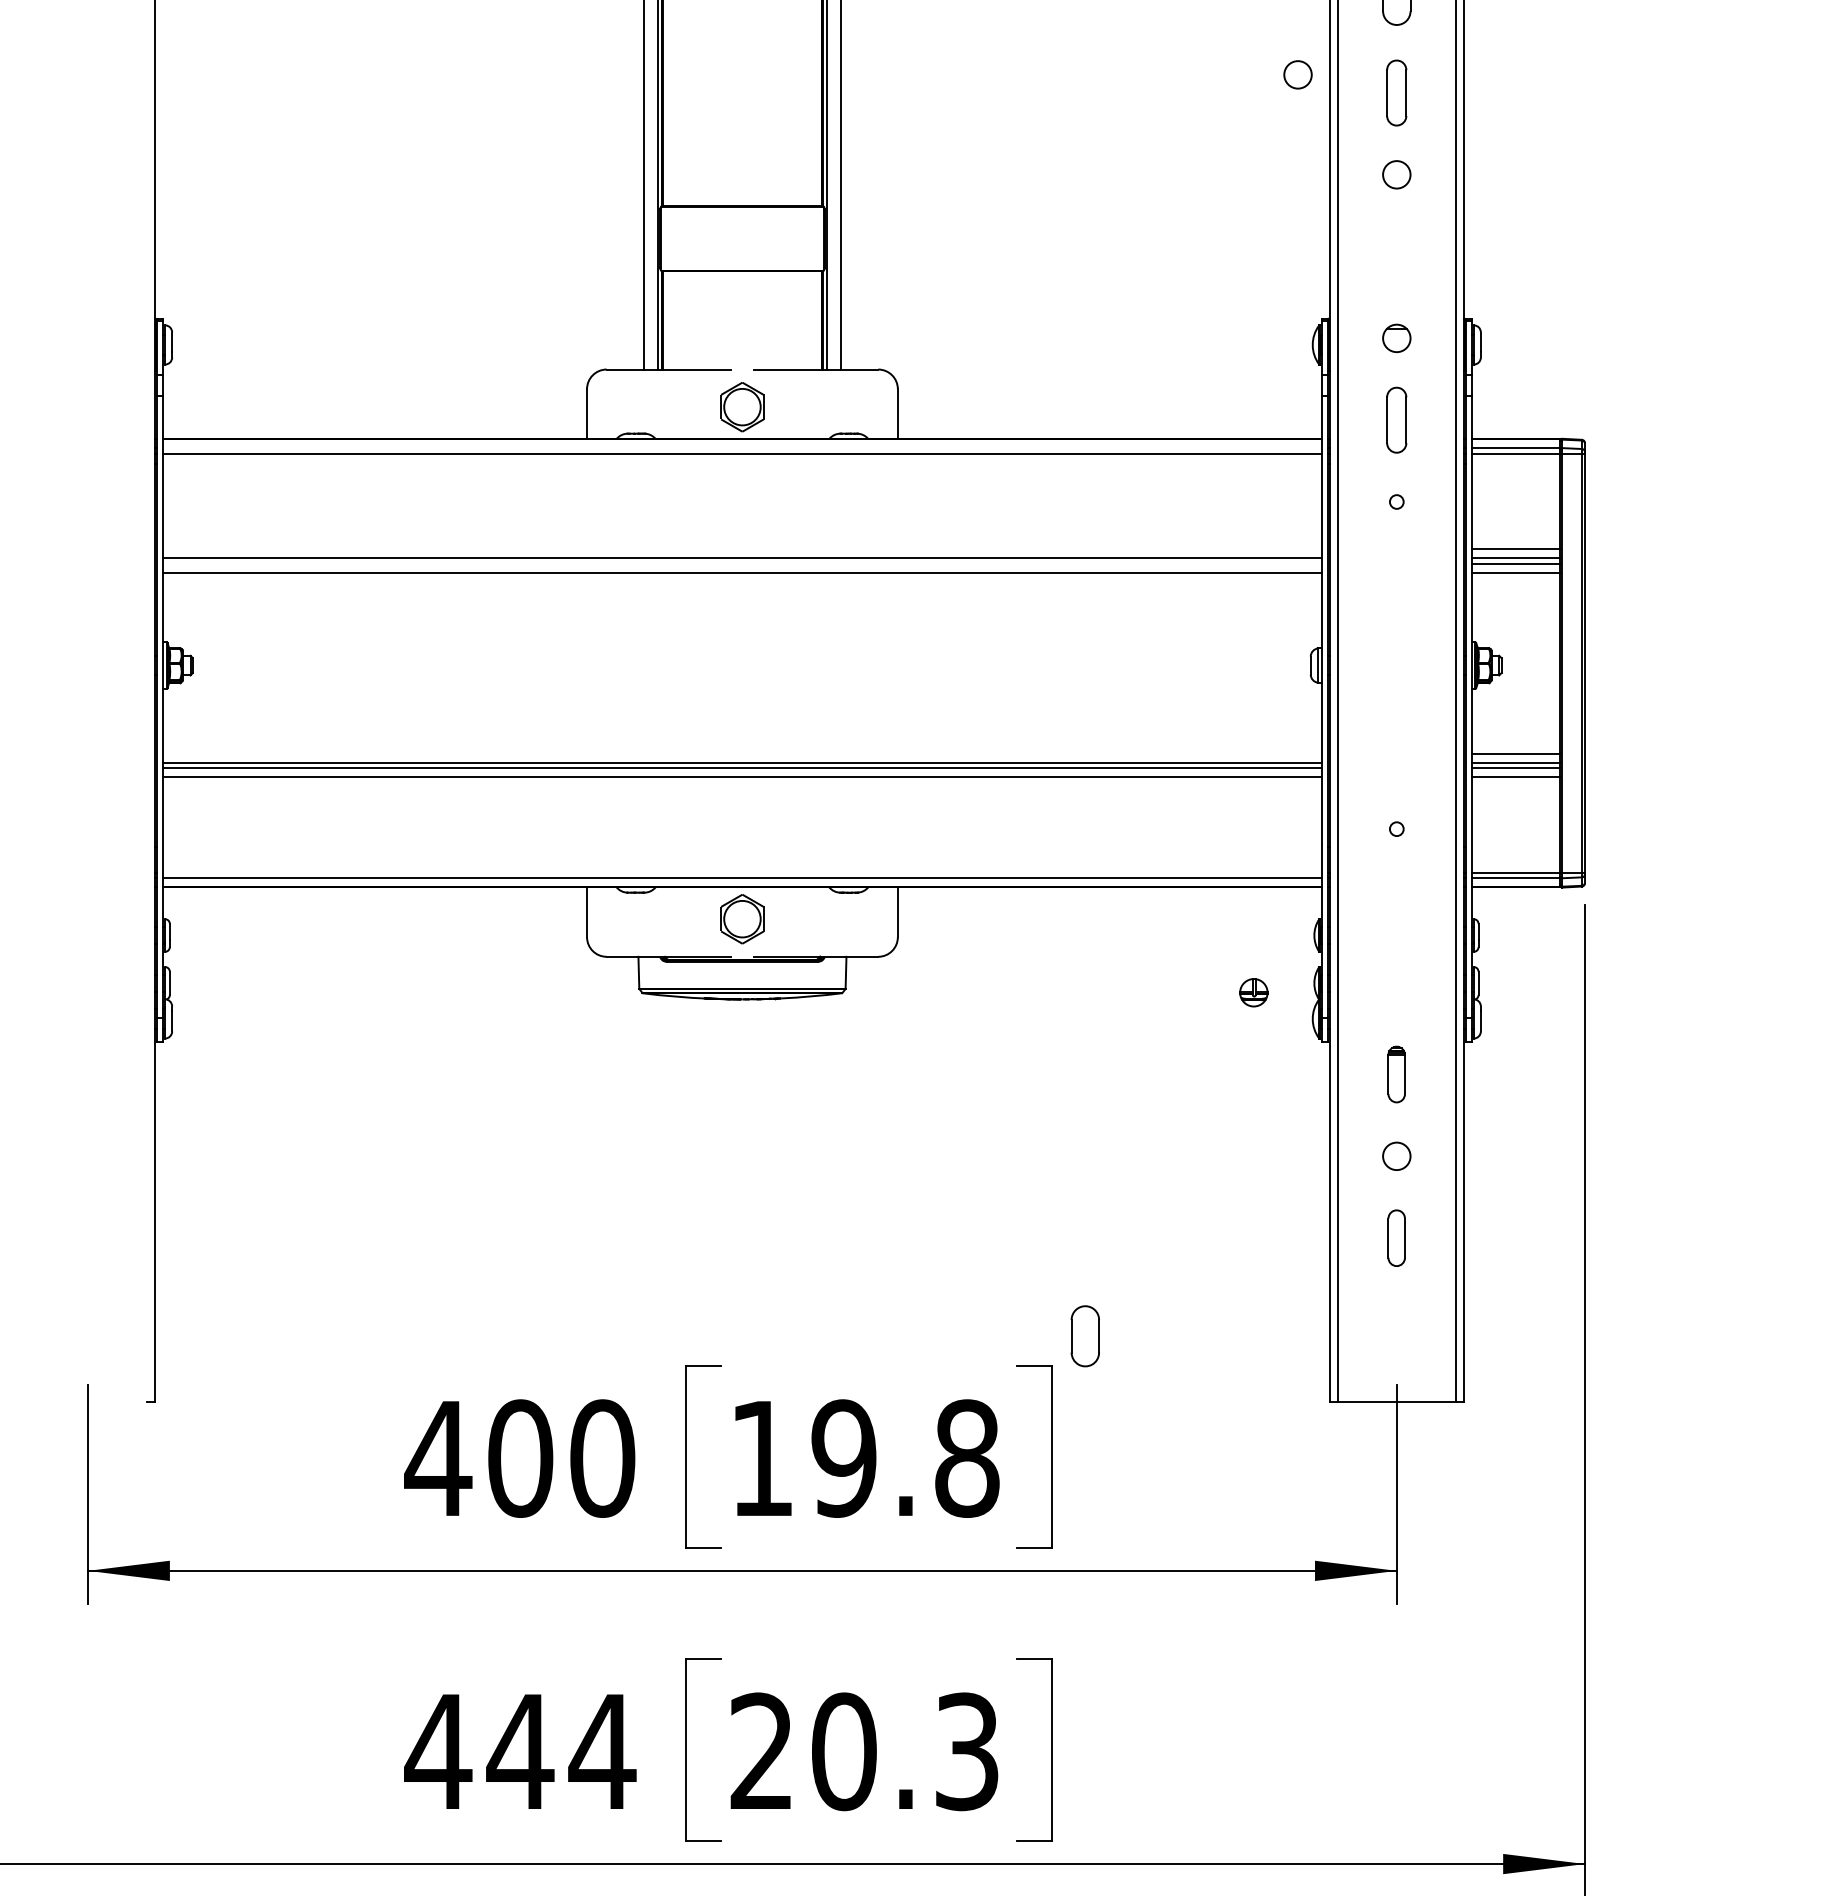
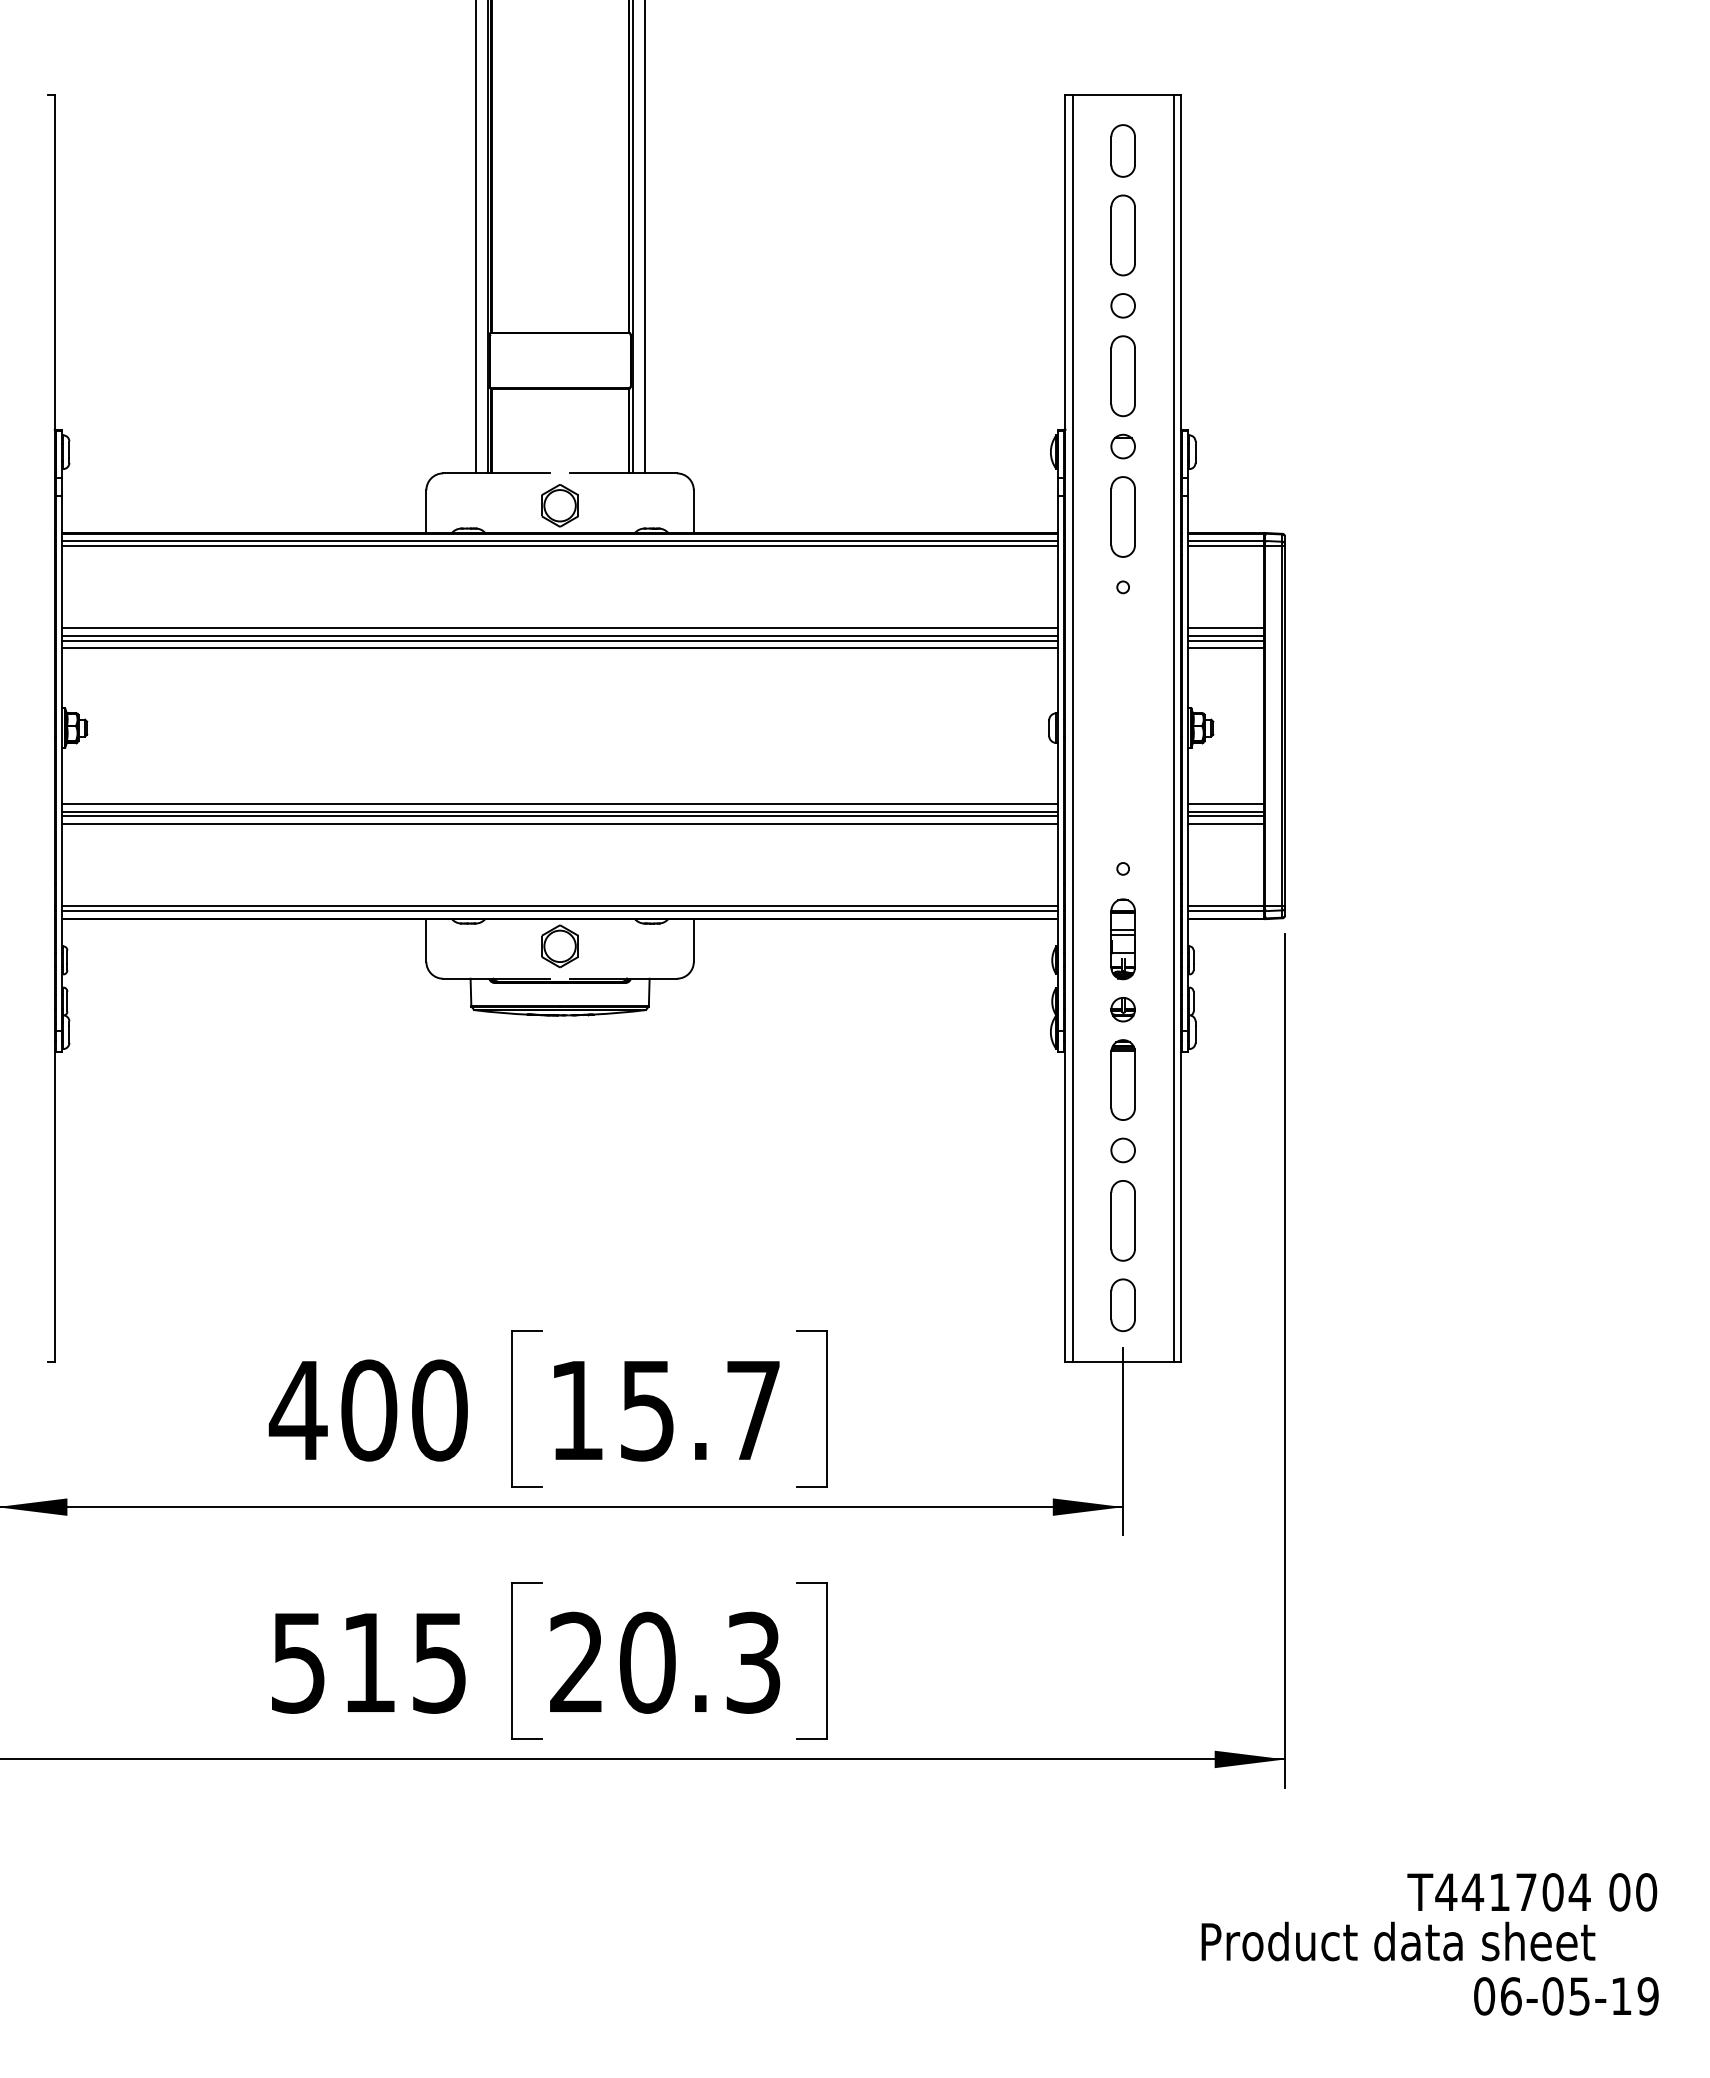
circle: (1297, 74) -> (1037, 219), removed
part: (1396, 93) -> (1122, 235), size x1.43
part: (1396, 256) -> (1122, 376), added
part: (1396, 419) -> (1122, 516), size x1.43
line: (741, 447) -> (559, 540), added
line: (741, 549) -> (559, 628), added
line: (741, 563) -> (559, 640), added
line: (741, 753) -> (559, 803), added
line: (741, 872) -> (559, 906), added
part: (1396, 911) -> (1122, 939), added
part: (1253, 992) -> (1122, 1009), moved
part: (1396, 1073) -> (1122, 1079), size x1.67
part: (1396, 1237) -> (1122, 1220), size x1.67
part: (1084, 1335) -> (1122, 1304), moved
text: (905, 1458) -> (700, 1410), 19.8 -> 15.7
text: (519, 1752) -> (368, 1663), 444 -> 515

